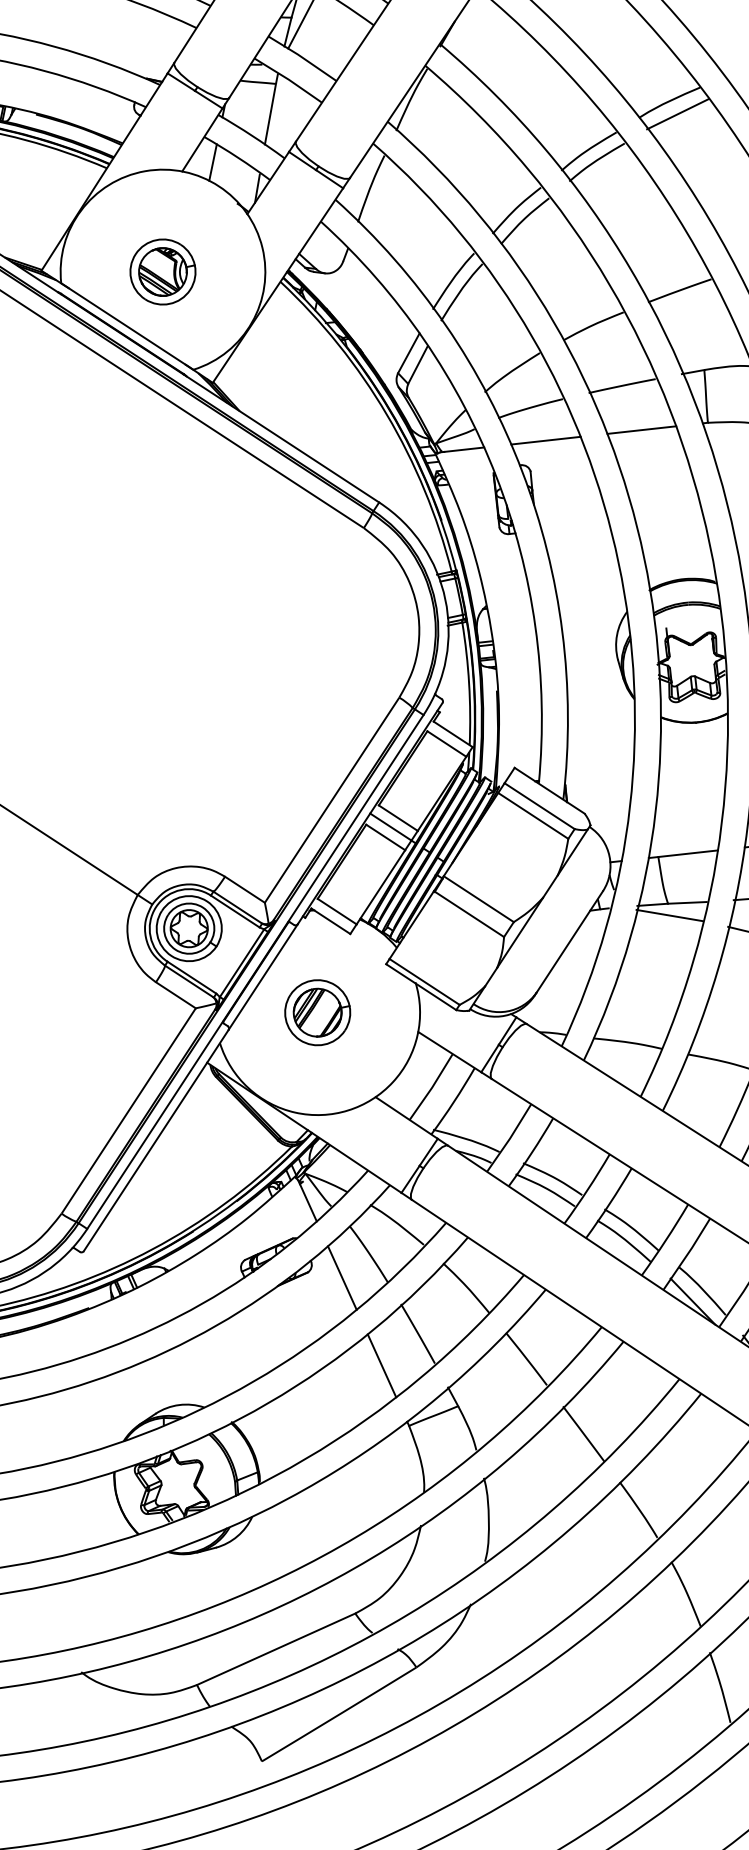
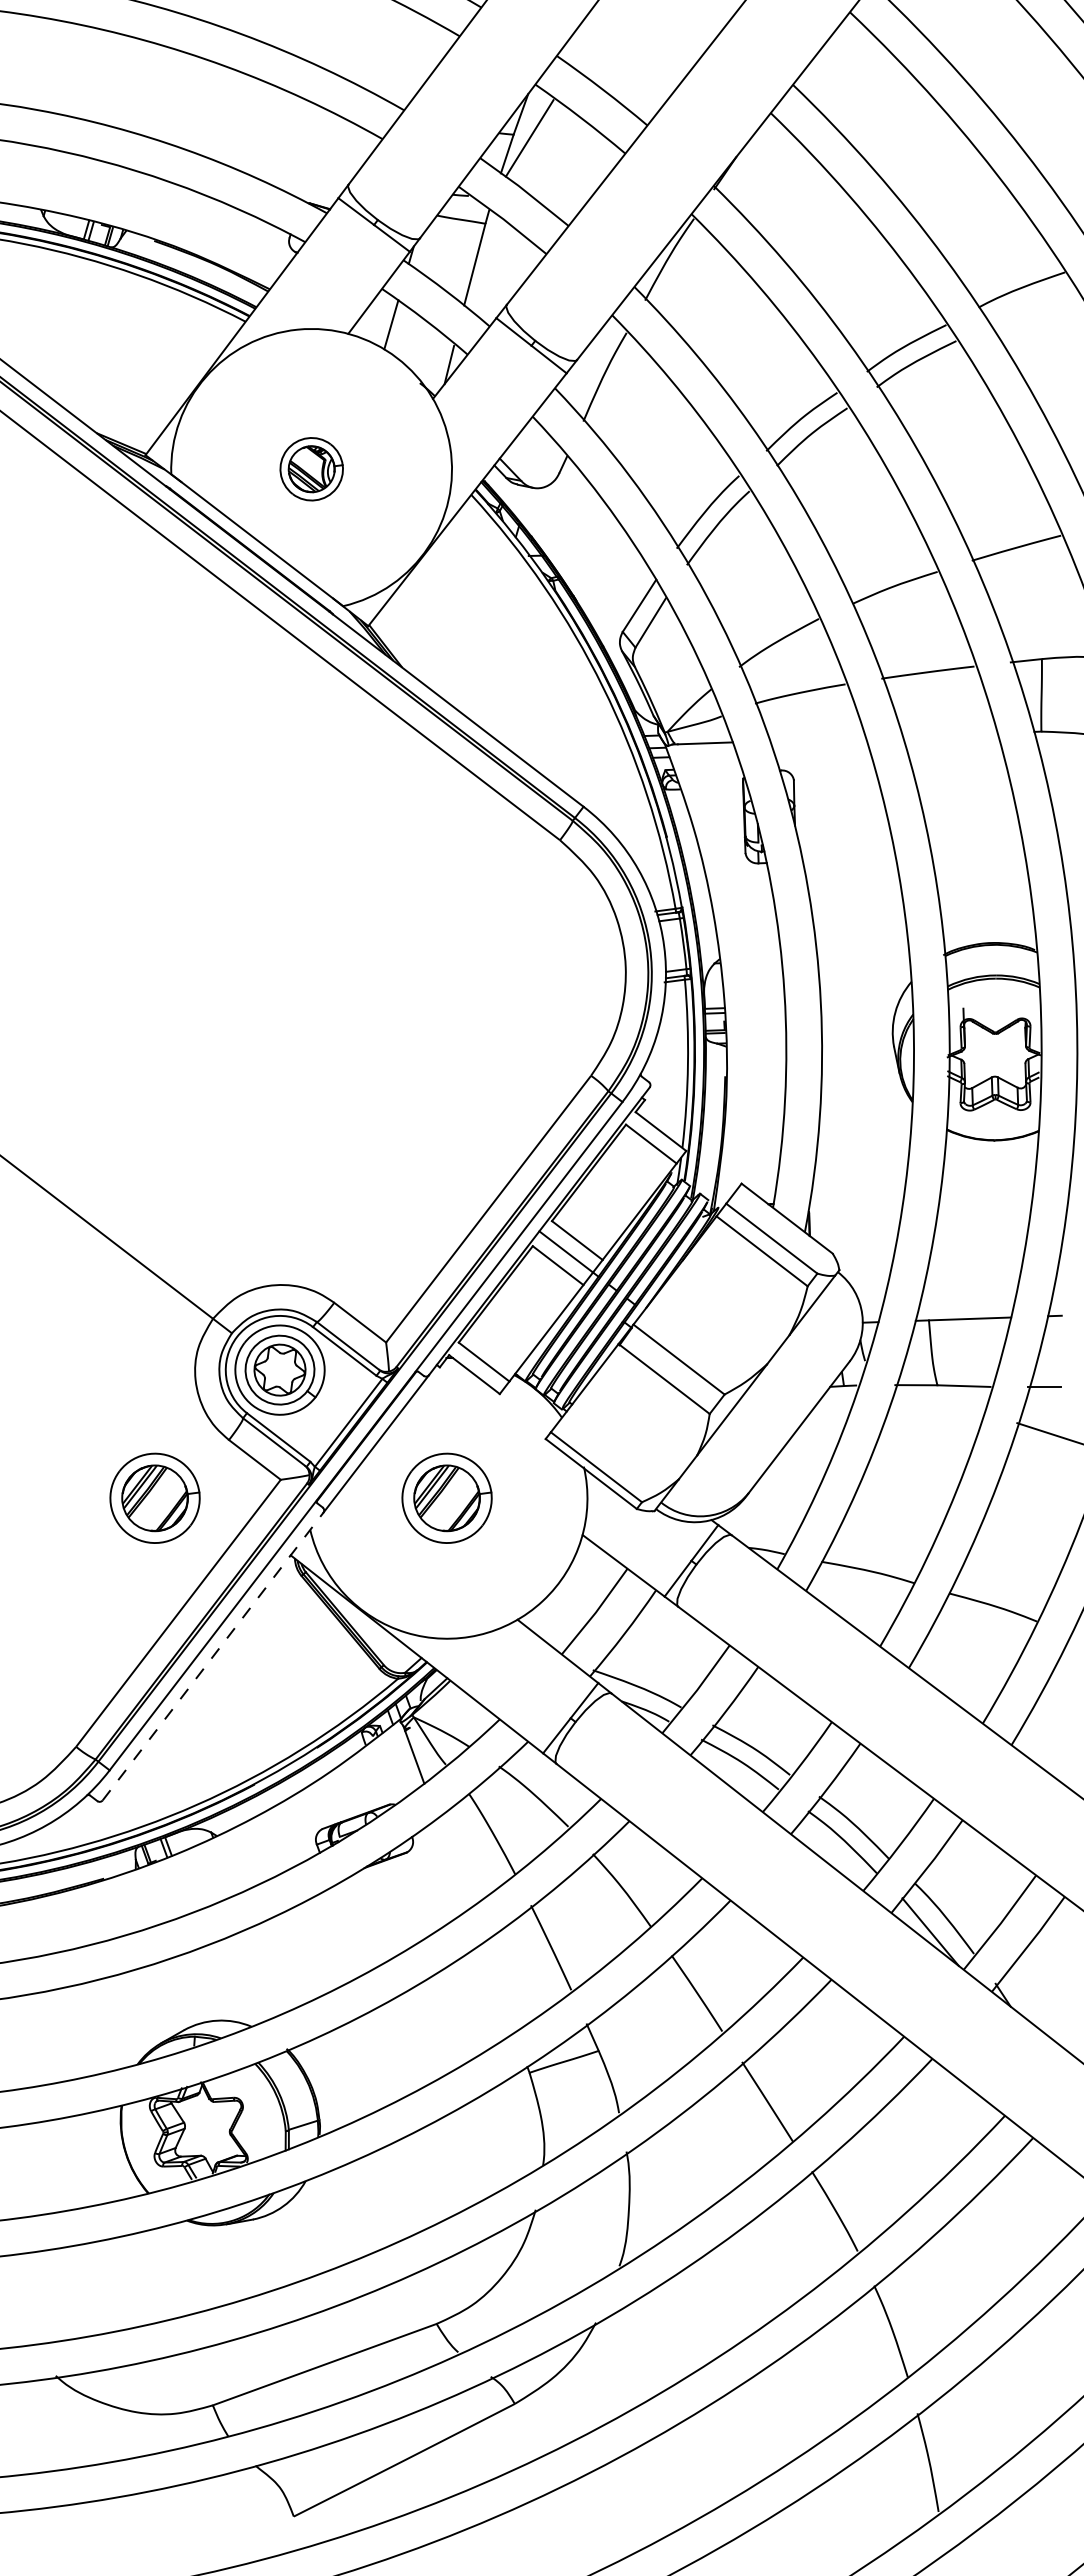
line: (677, 114) -> (1031, 306), removed
part: (162, 271) -> (311, 468), size x0.7
line: (641, 429) -> (949, 734), removed
line: (545, 440) -> (817, 739), removed
line: (668, 915) -> (937, 1401), removed
part: (104, 1028) -> (154, 1497), added
line: (156, 1140) -> (213, 1656), solid -> dashed
line: (342, 1277) -> (453, 1863), removed
line: (381, 1365) -> (498, 1987), removed

